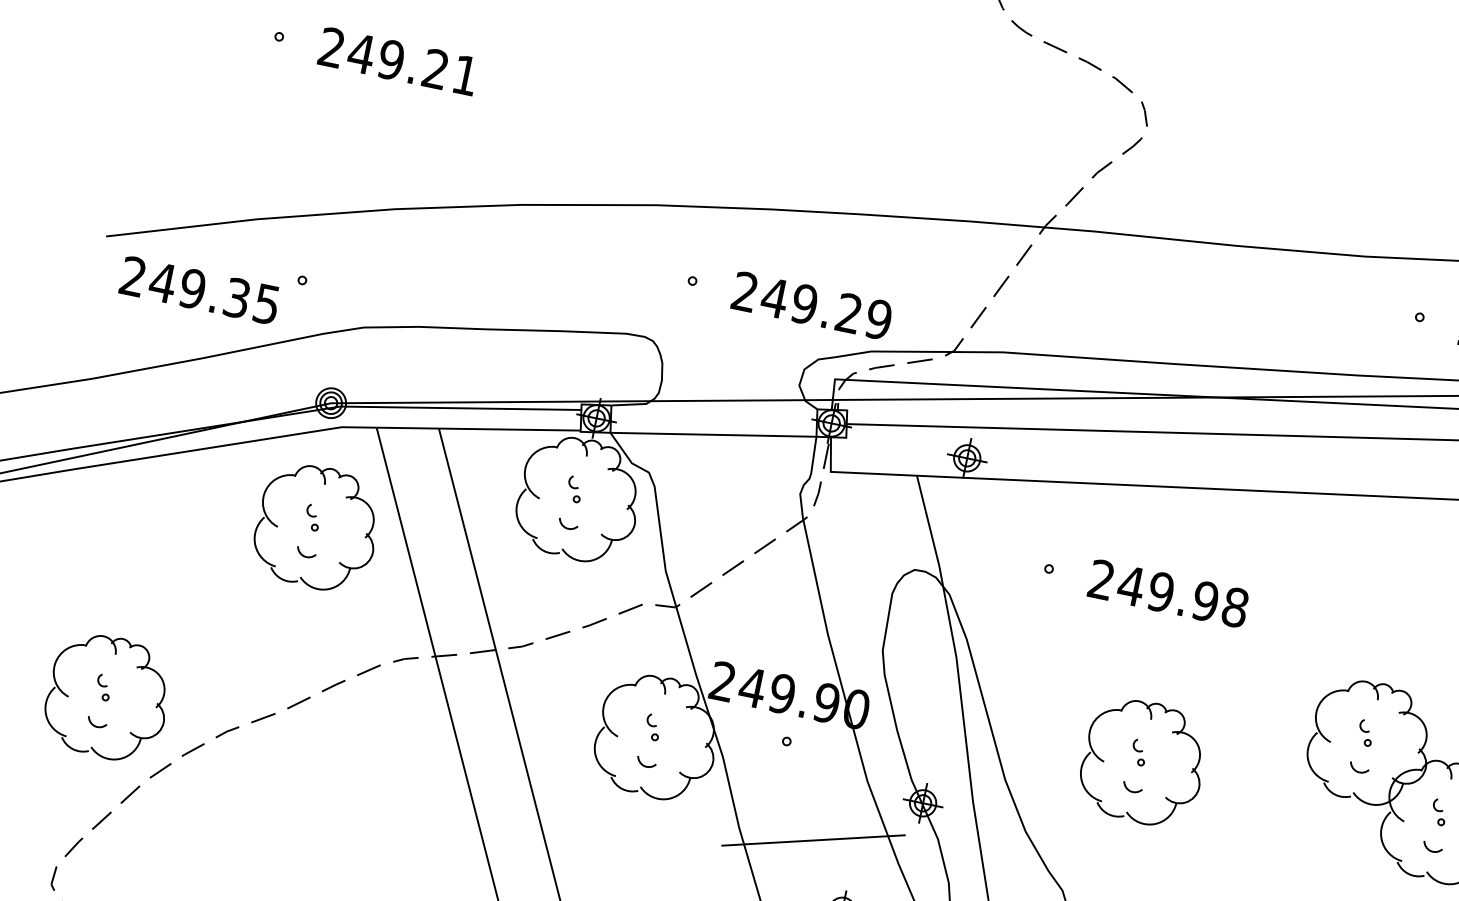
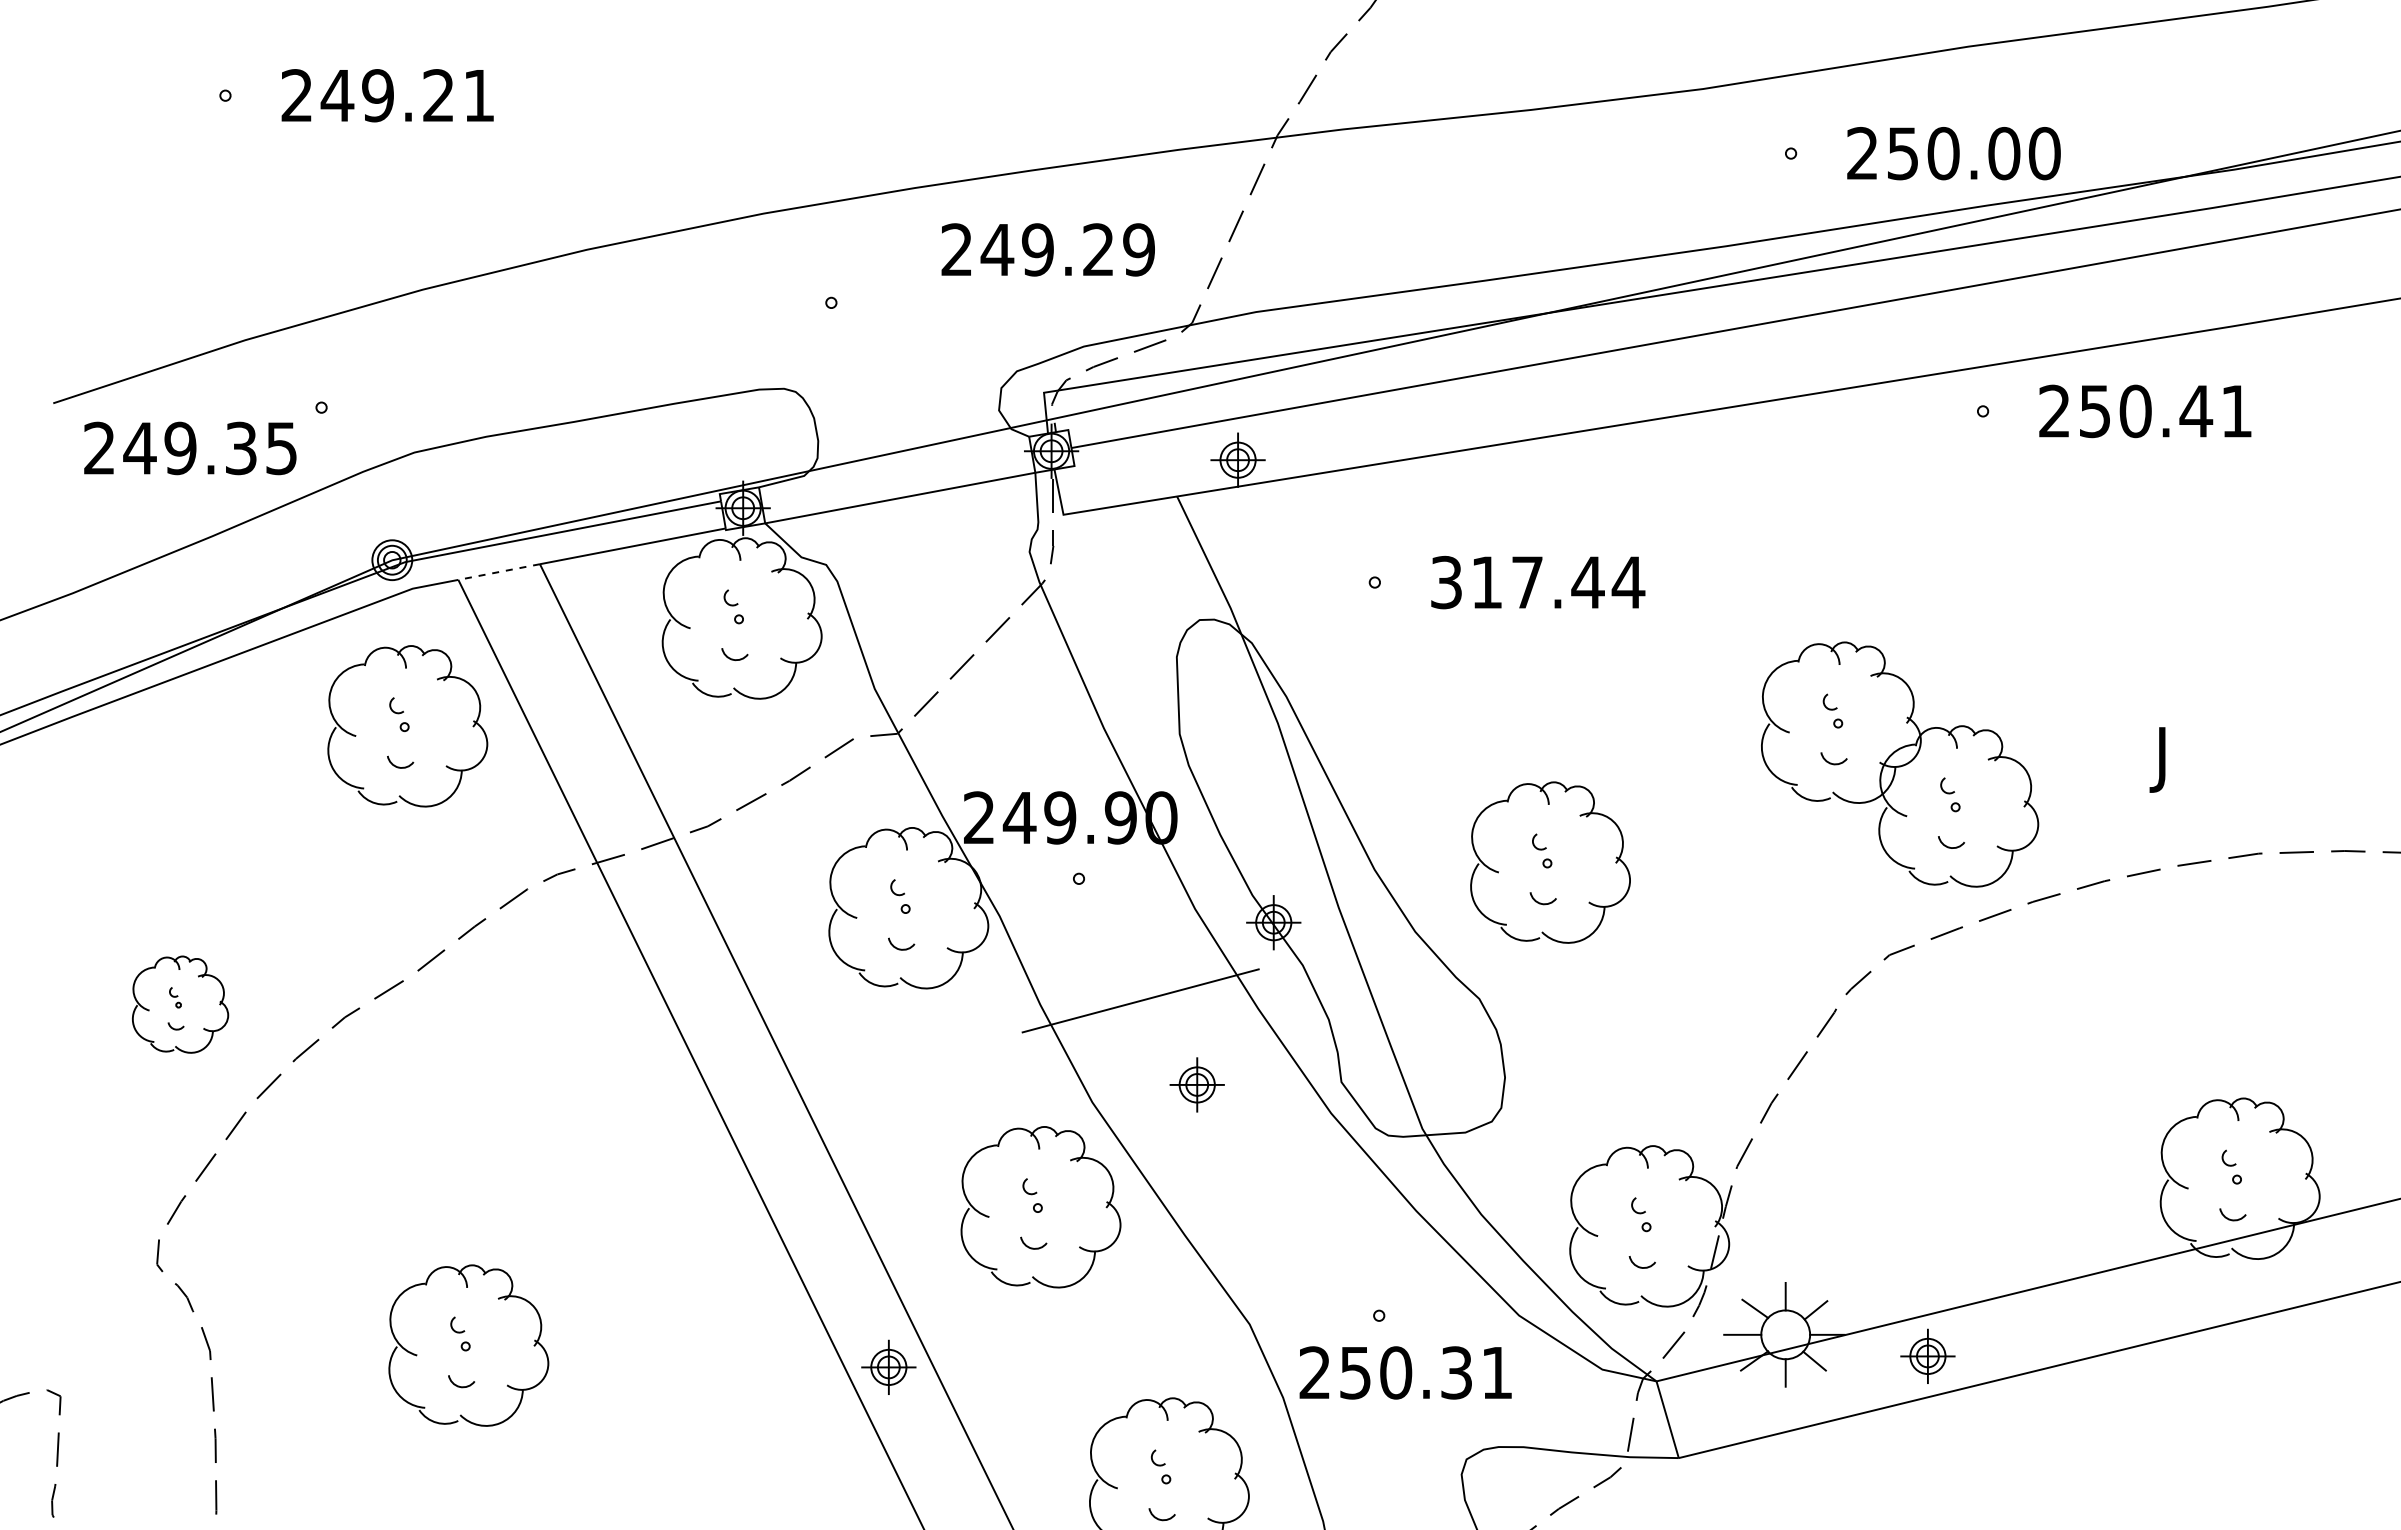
text: (811, 305) -> (1047, 249), moved
line: (407, 428) -> (499, 572), solid -> dashed
text: (1169, 593) -> (1538, 582), 249.98 -> 317.44
part: (108, 697) -> (180, 1004), size x0.6
part: (1143, 762) -> (1550, 862), moved

